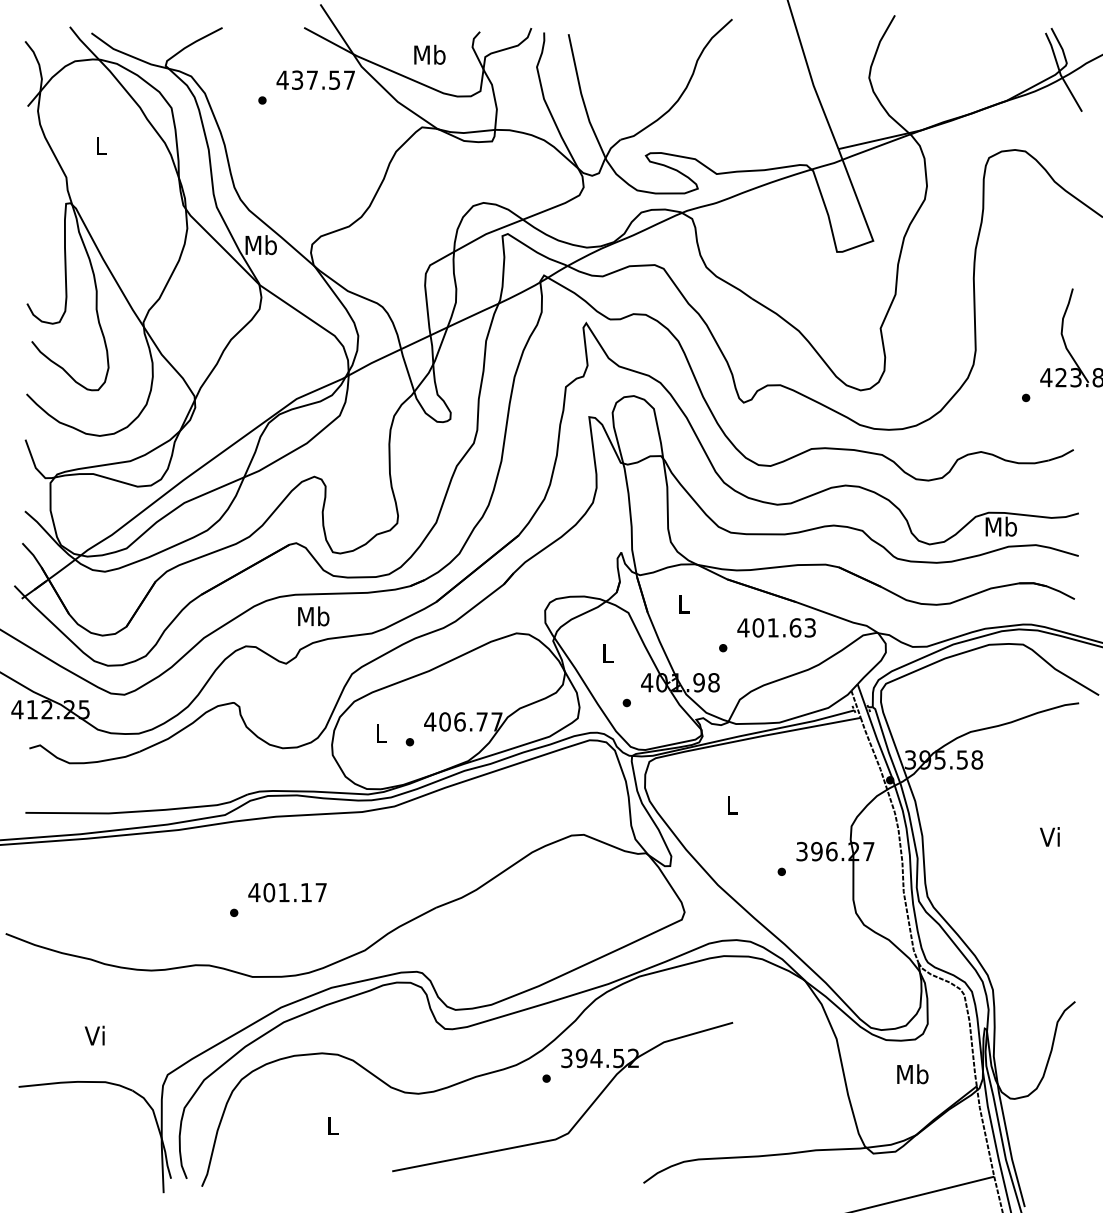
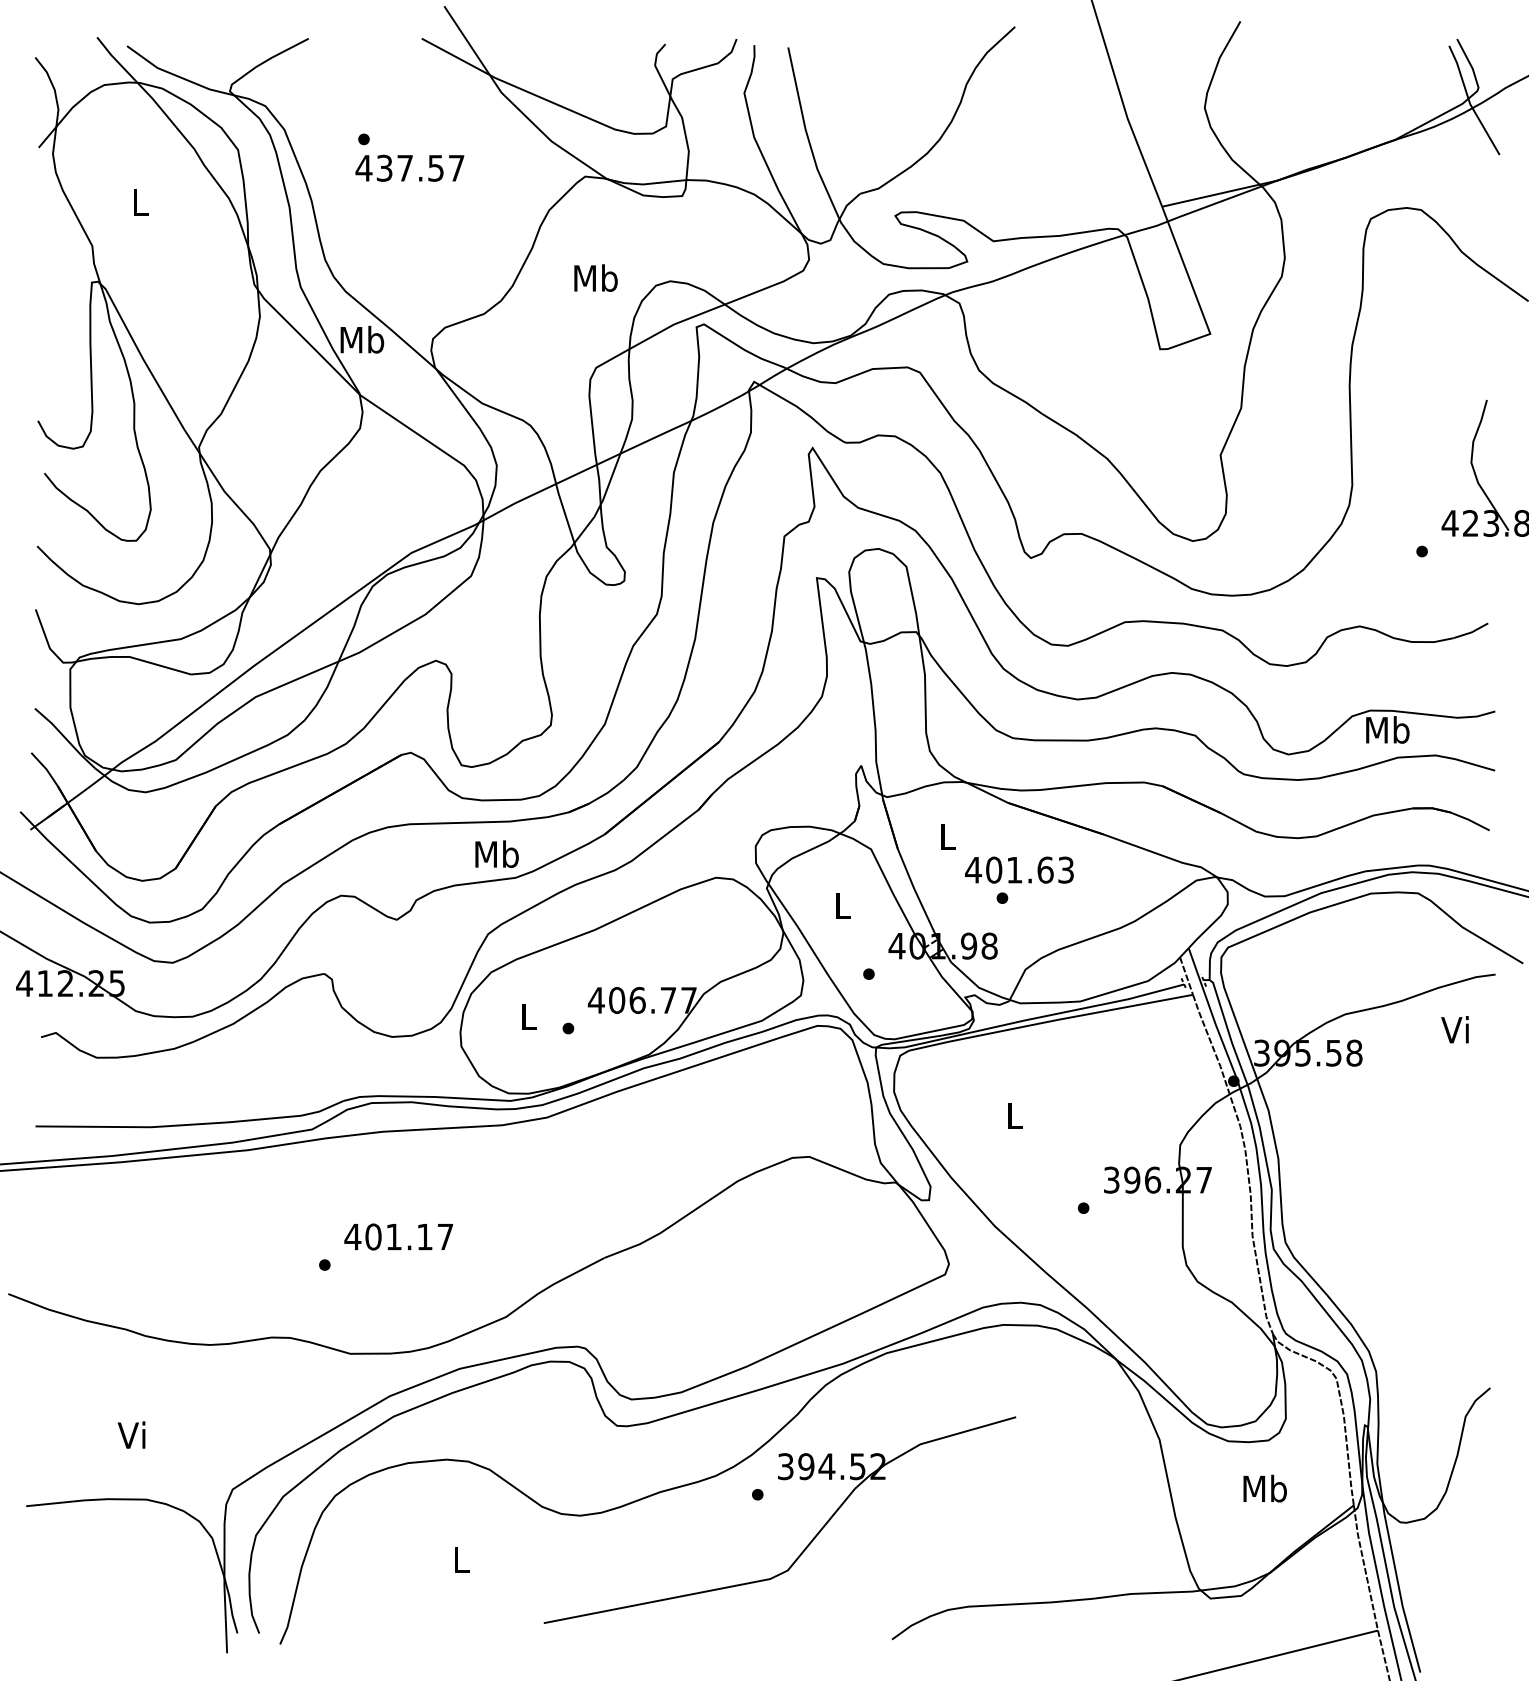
text: (429, 54) -> (595, 277), moved
text: (315, 79) -> (409, 167), moved
text: (313, 616) -> (496, 854), moved
text: (776, 627) -> (1019, 869), moved
text: (1049, 836) -> (1454, 1029), moved

